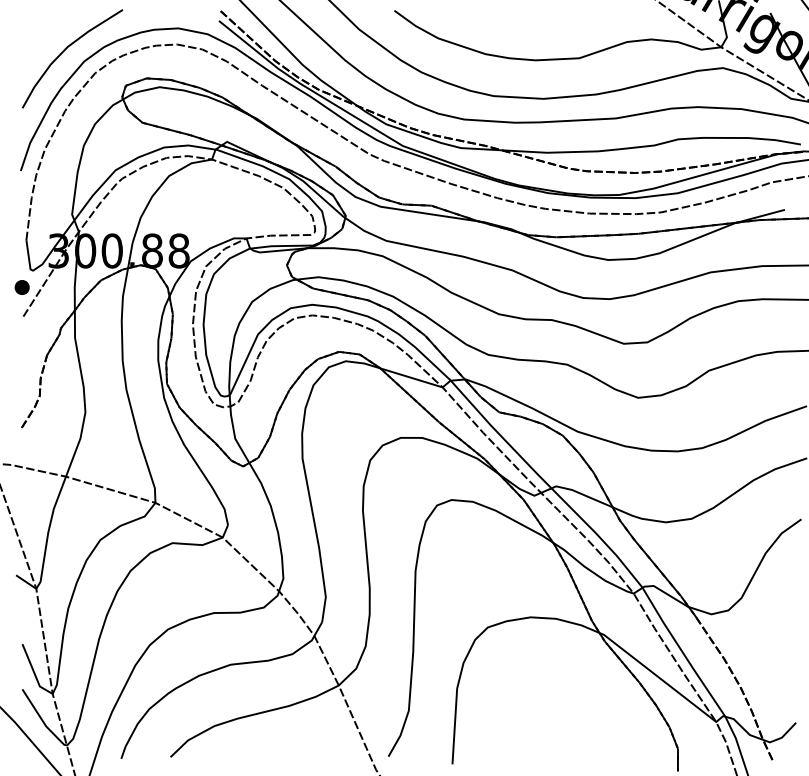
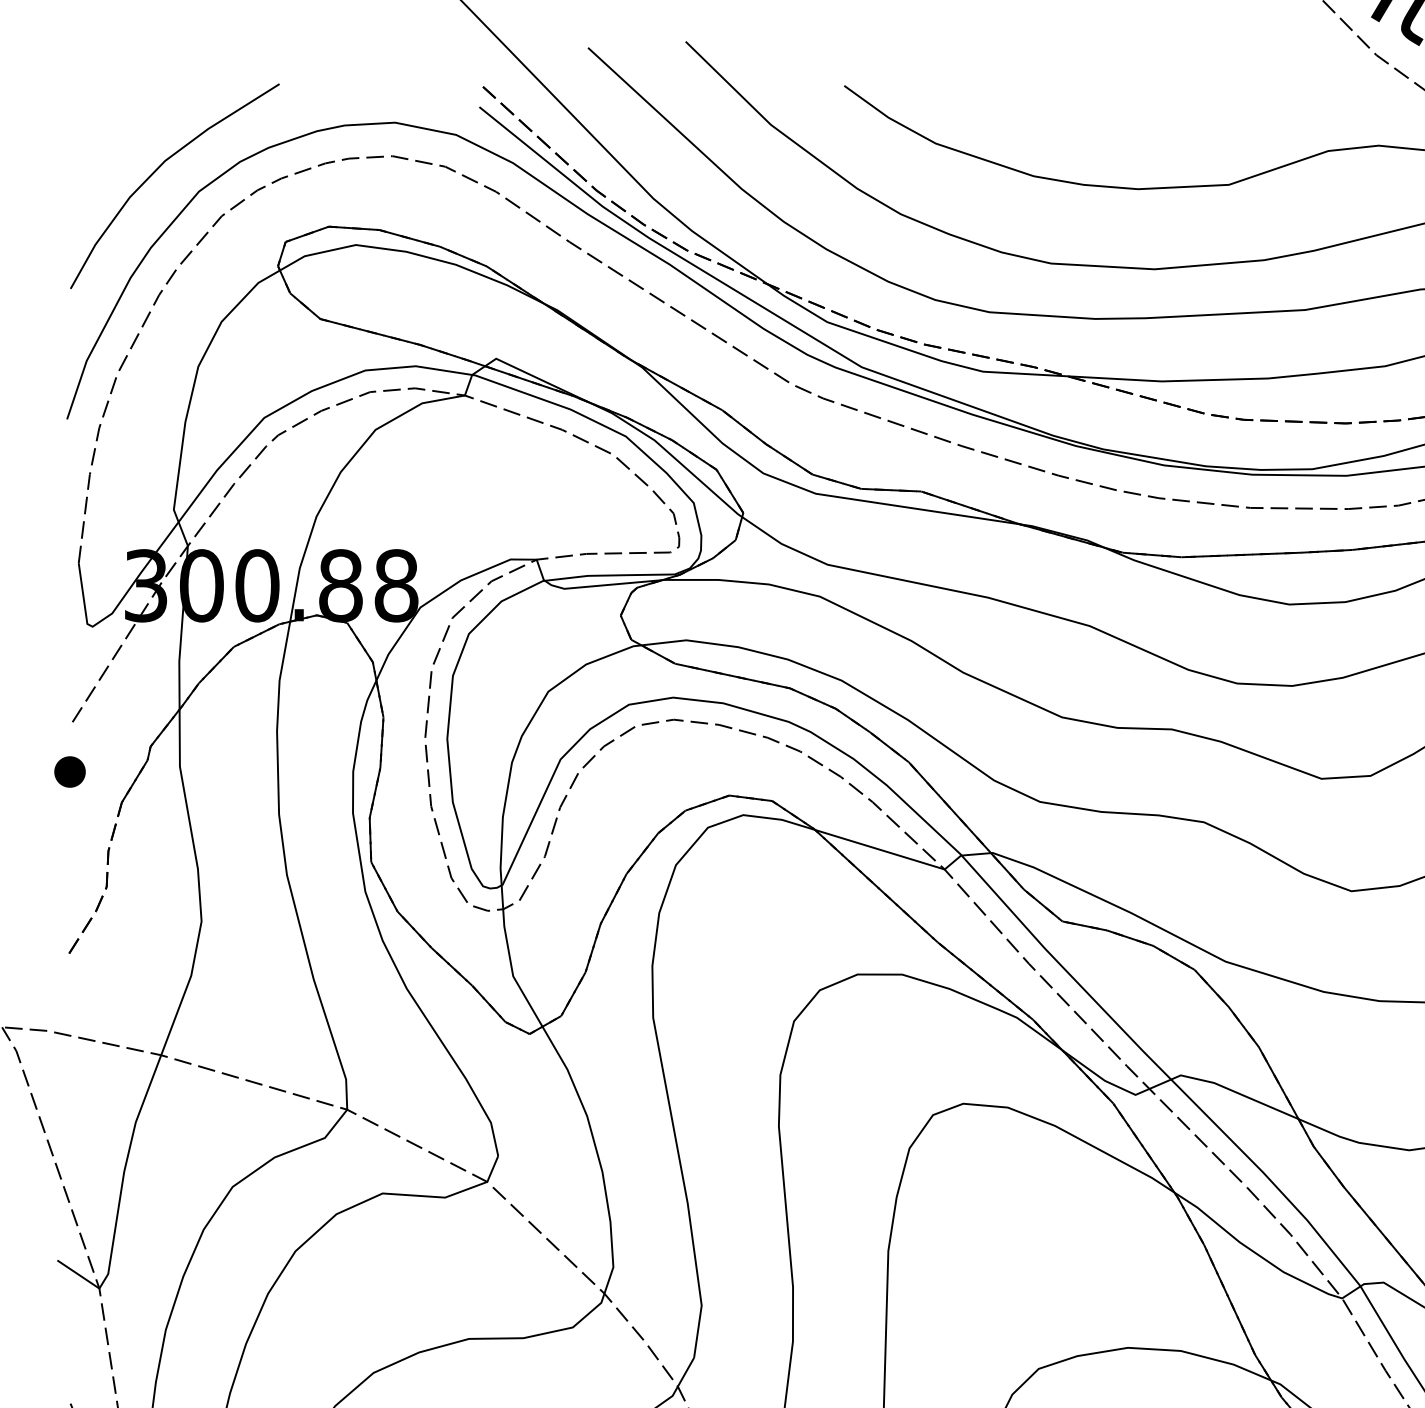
part: (21, 287) -> (68, 771), moved

